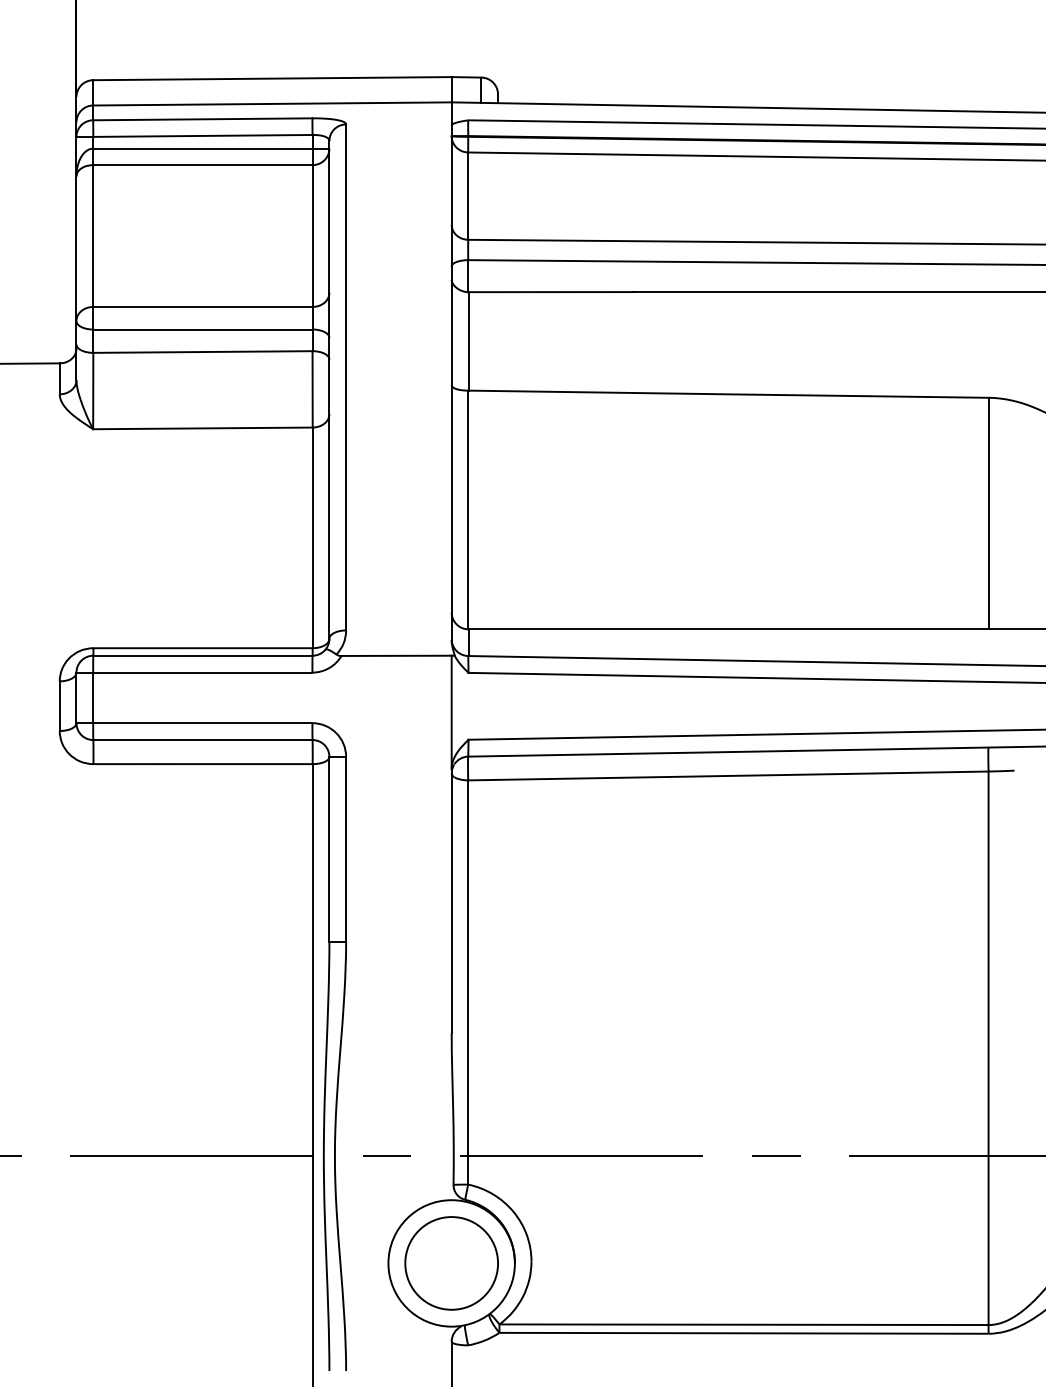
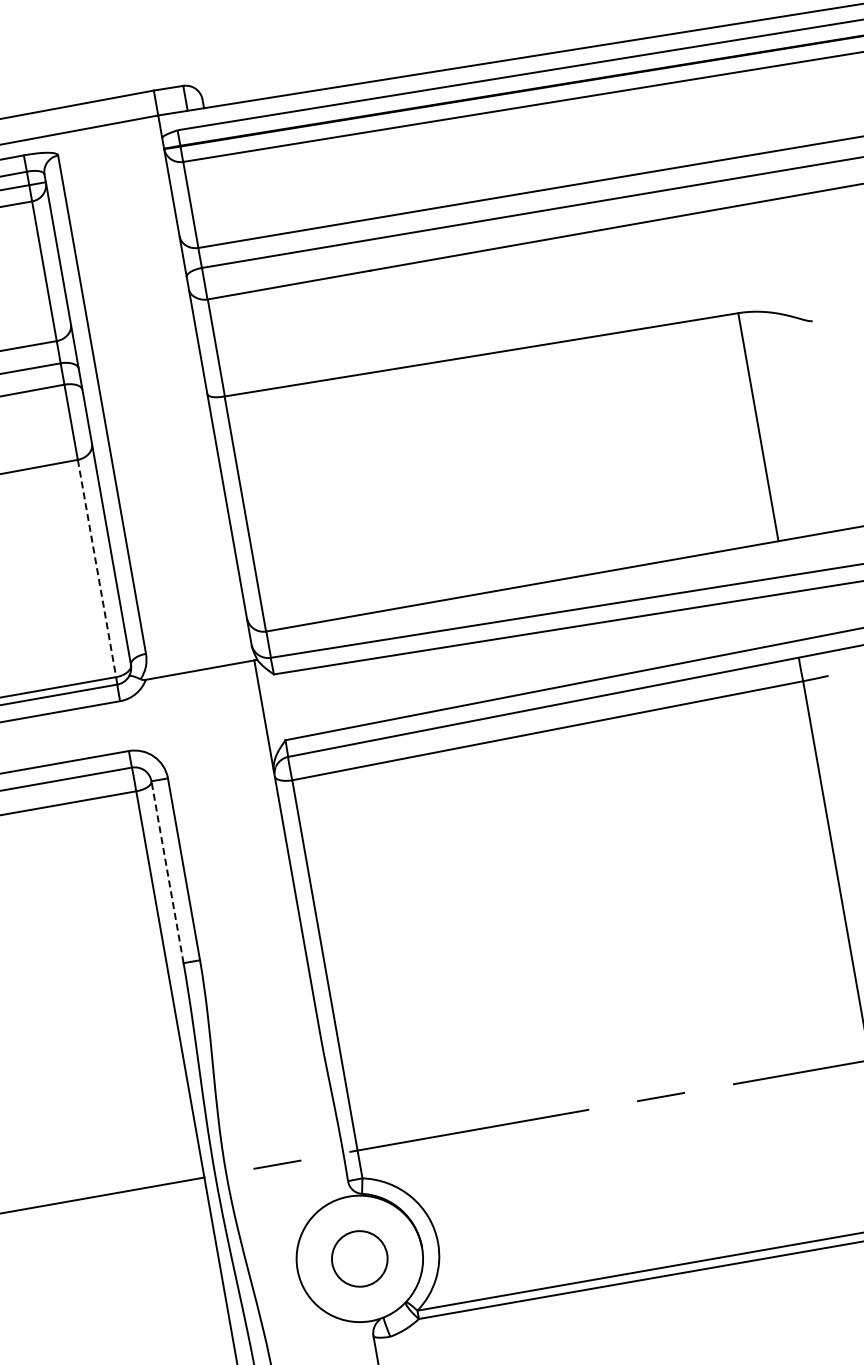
line: (312, 538) -> (96, 569), solid -> dashed
line: (329, 848) -> (167, 871), solid -> dashed
circle: (451, 1263) -> (359, 1259), size x0.6

